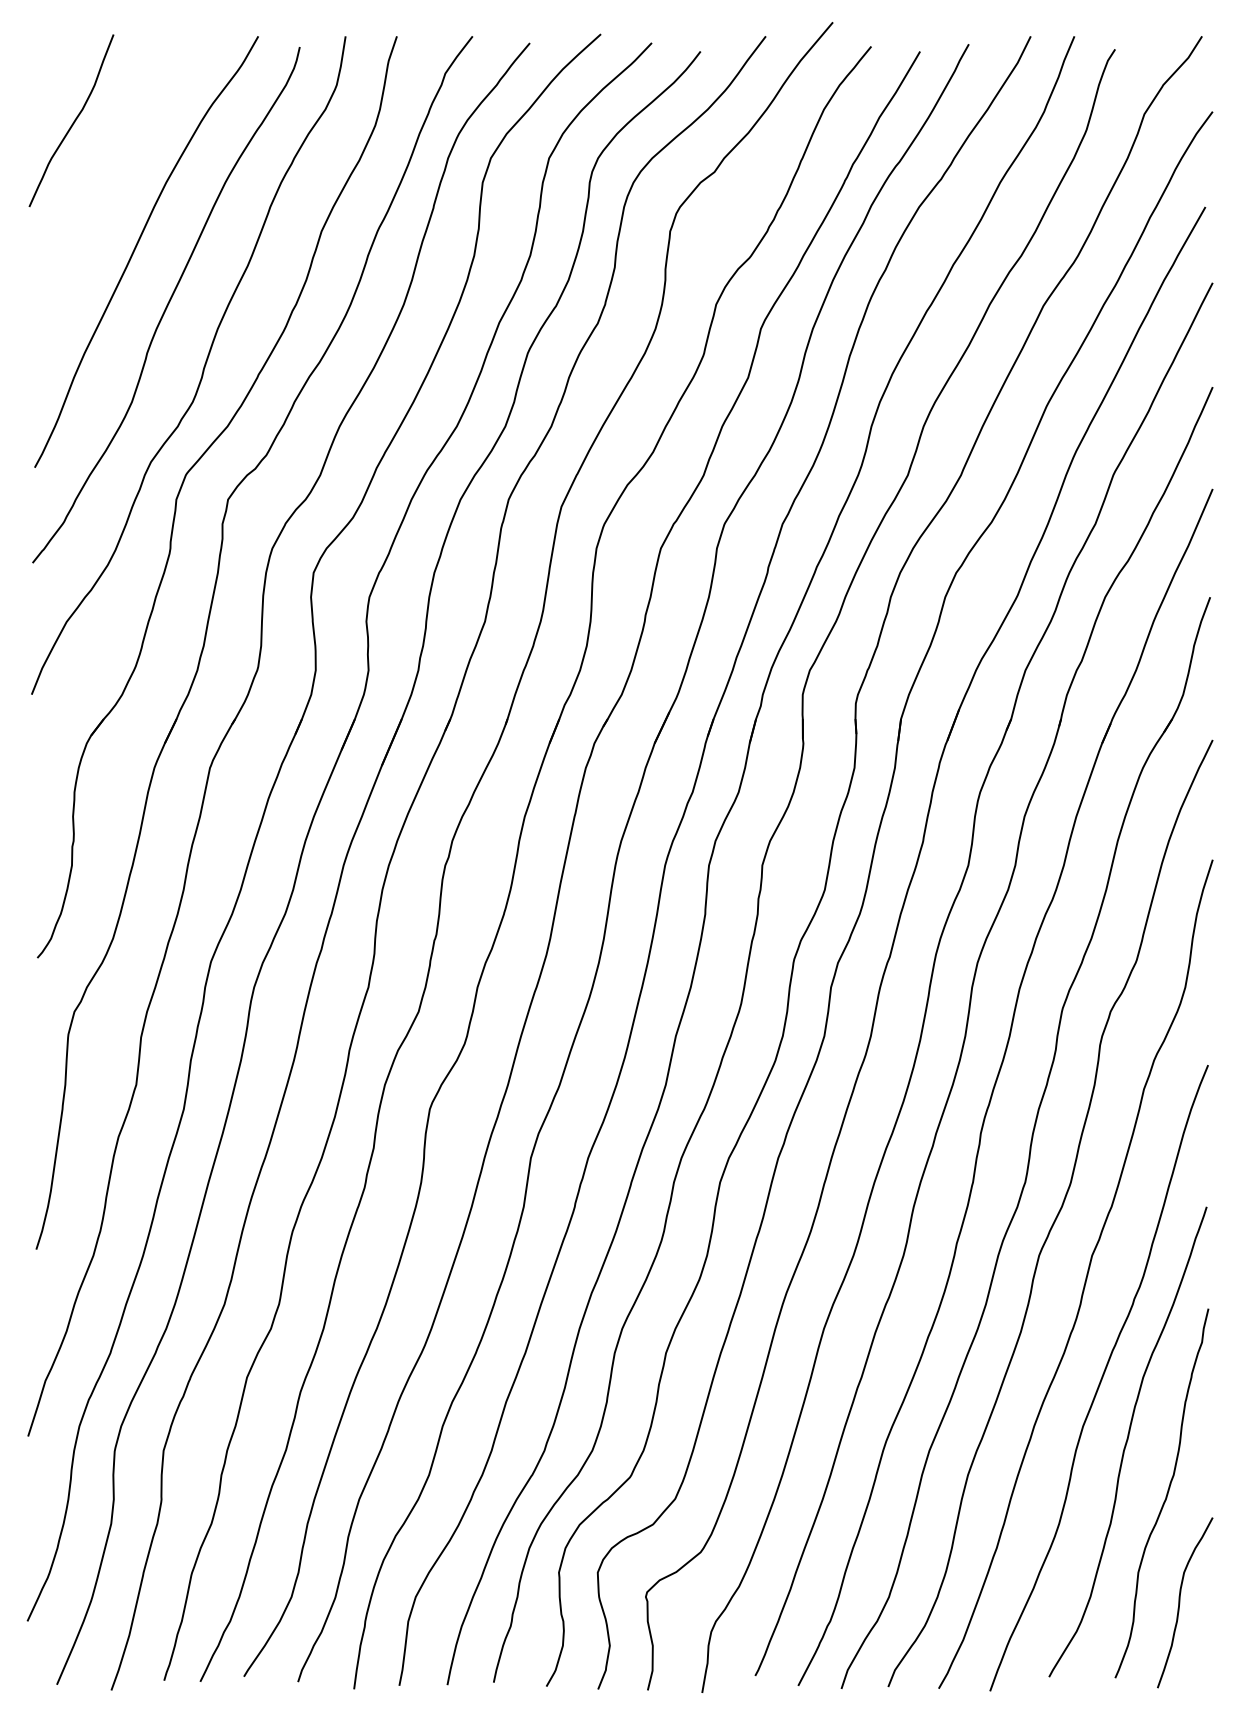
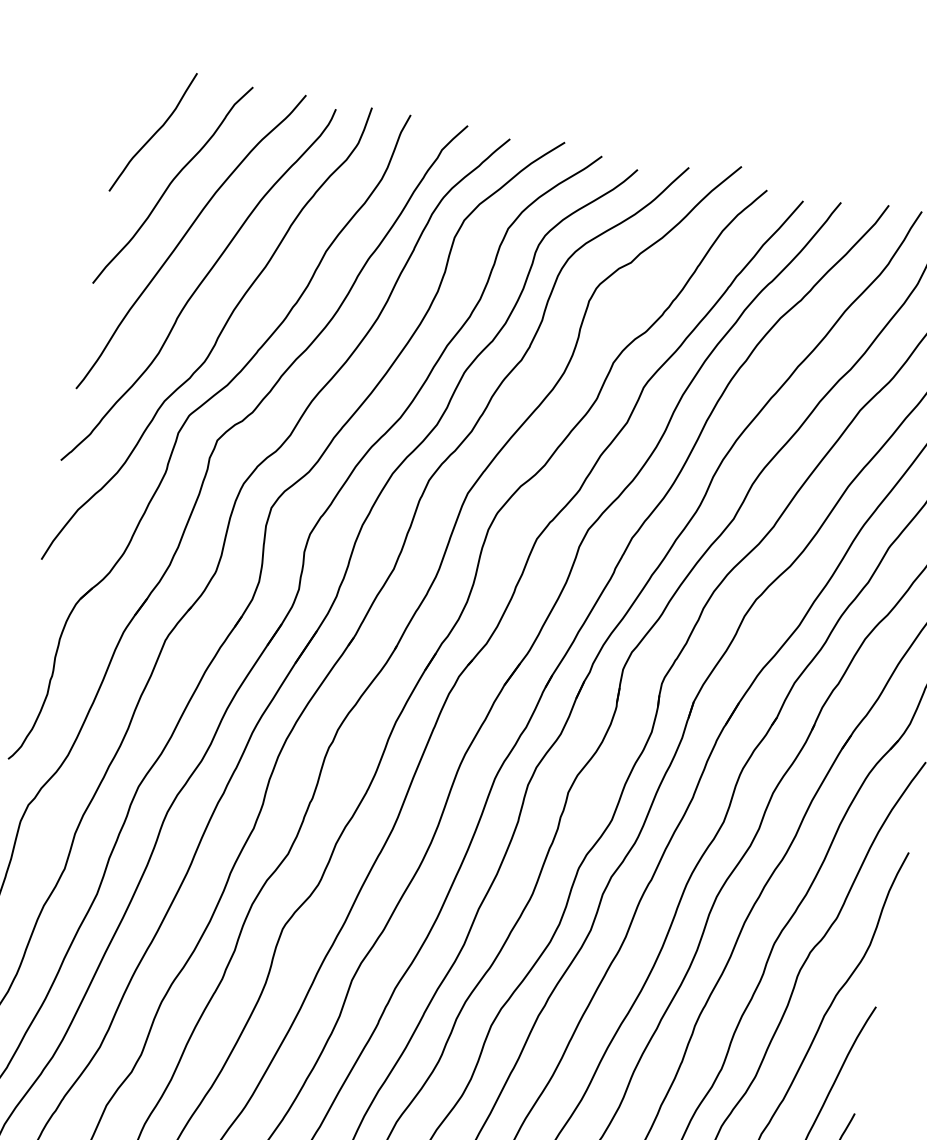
curve: (107, 181) -> (171, 183), added

